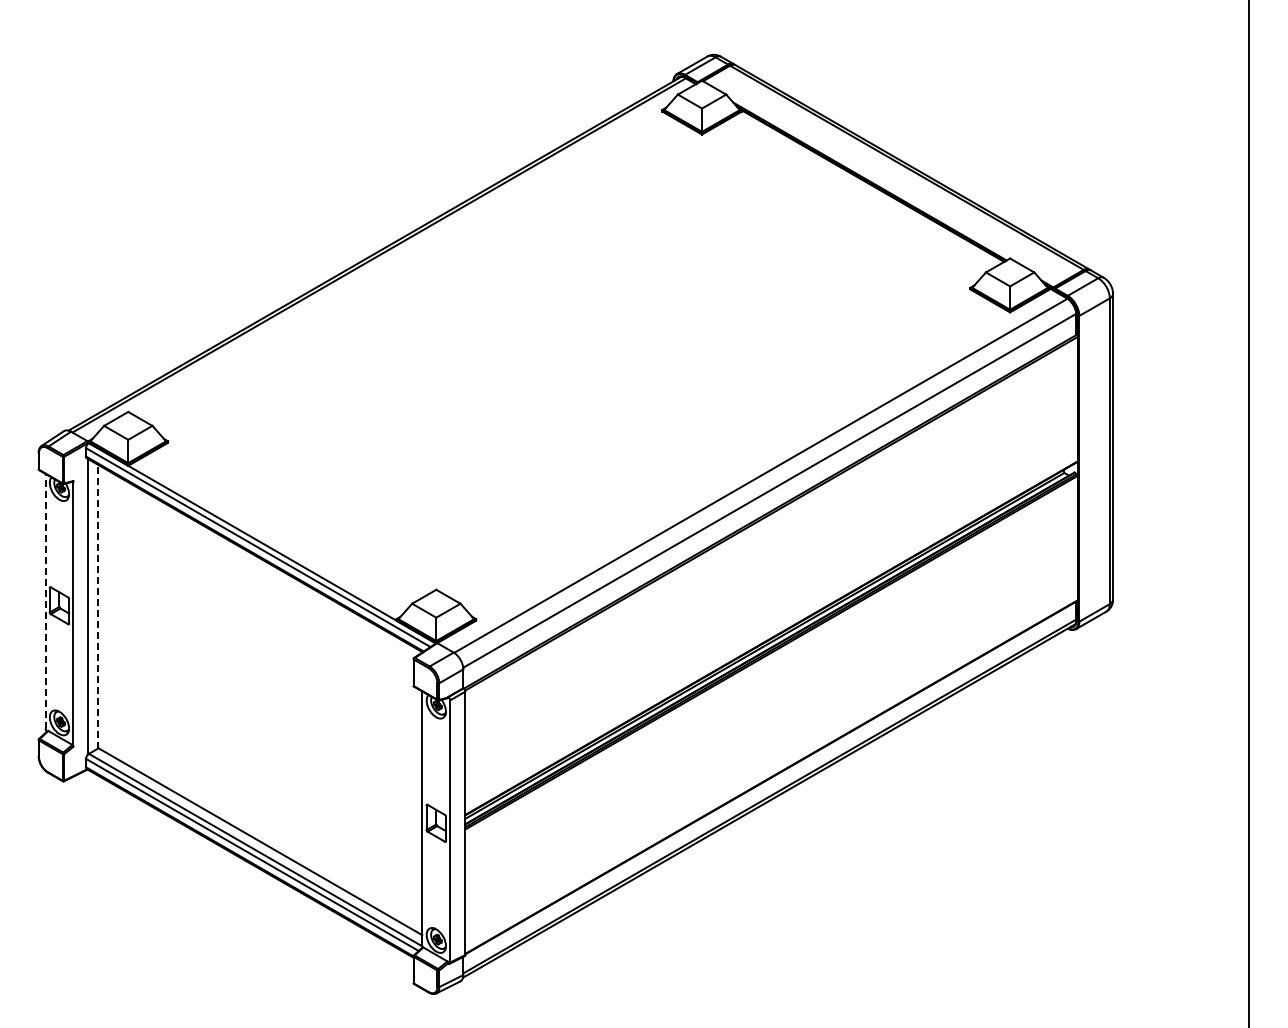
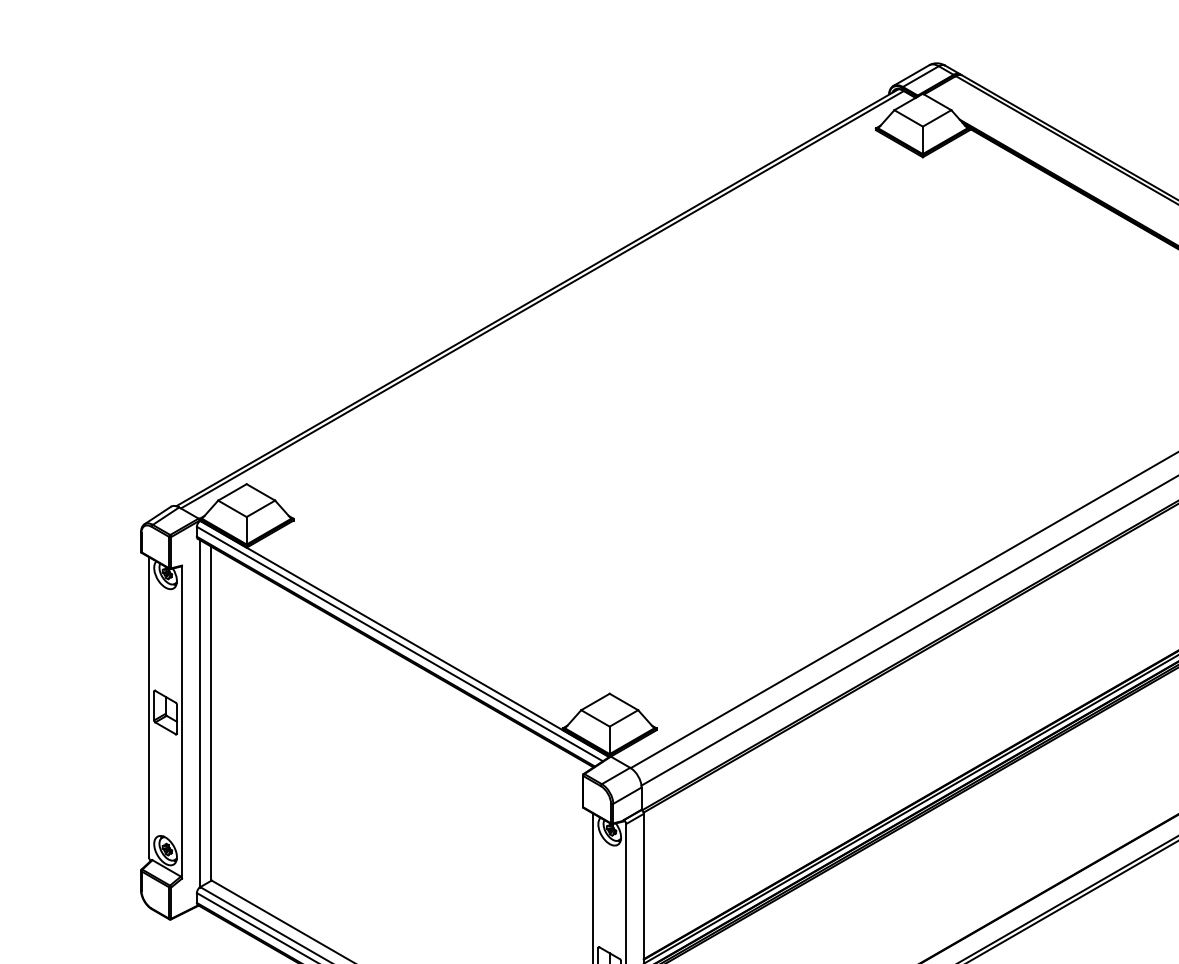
line: (45, 600) -> (149, 706), dashed -> solid
line: (98, 606) -> (211, 713), dashed -> solid

